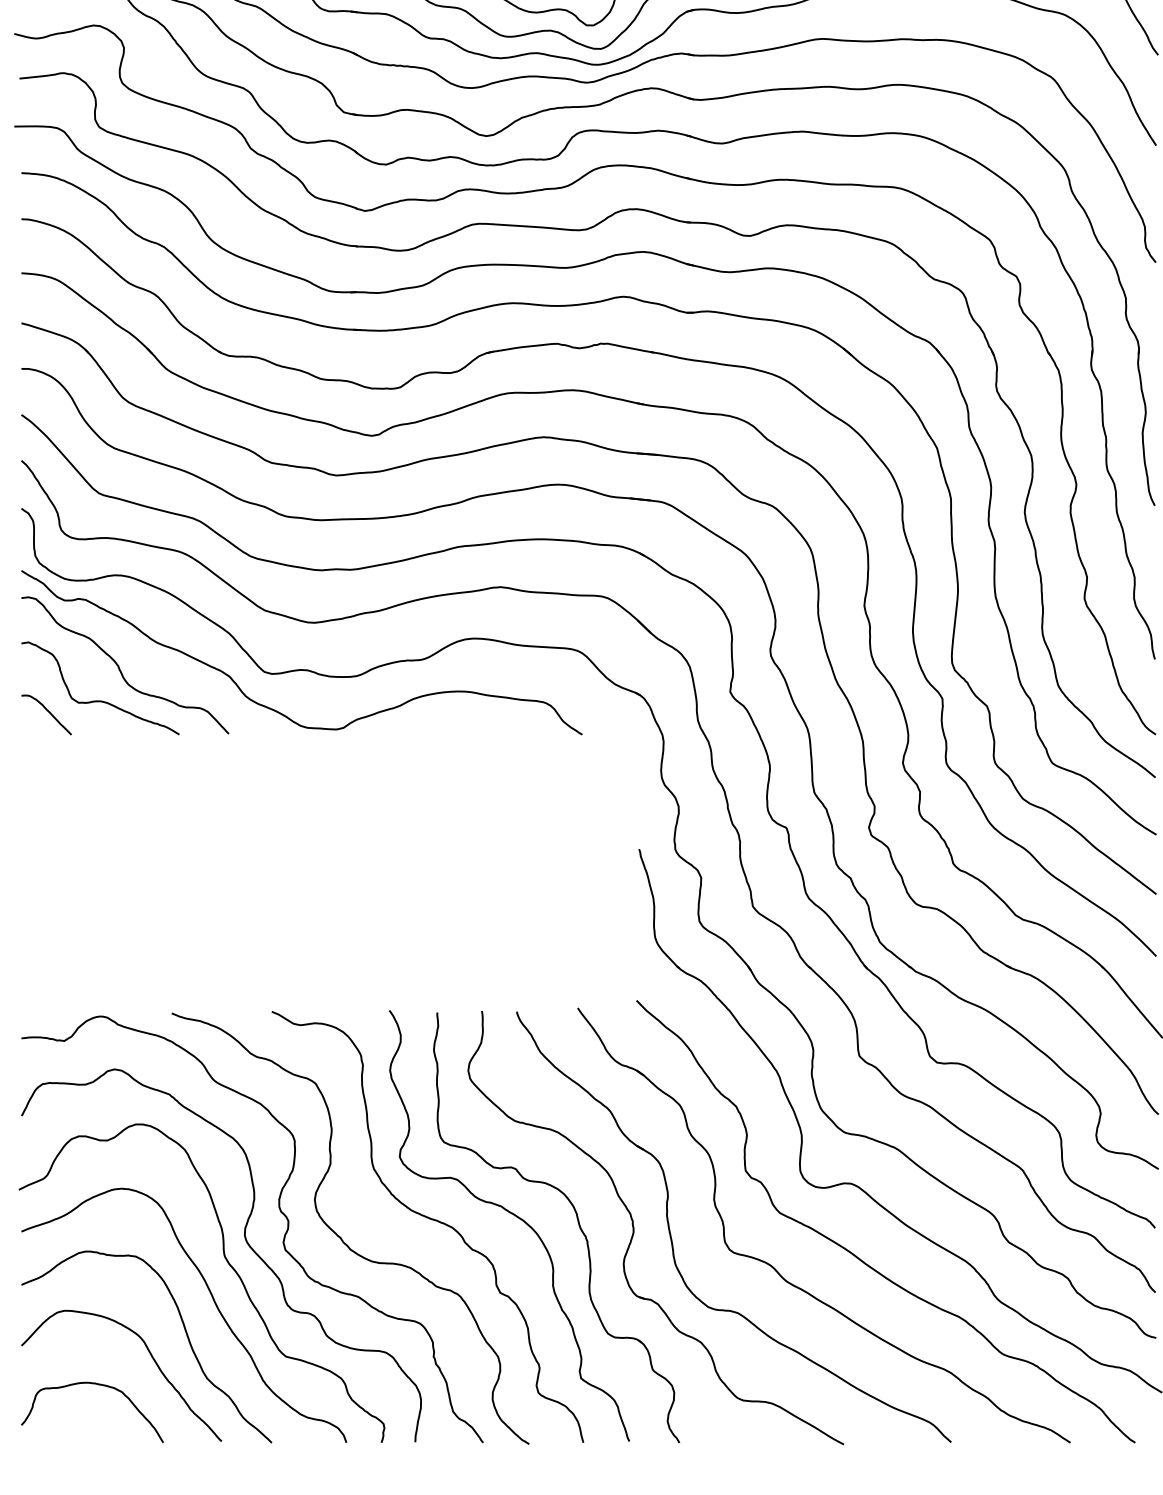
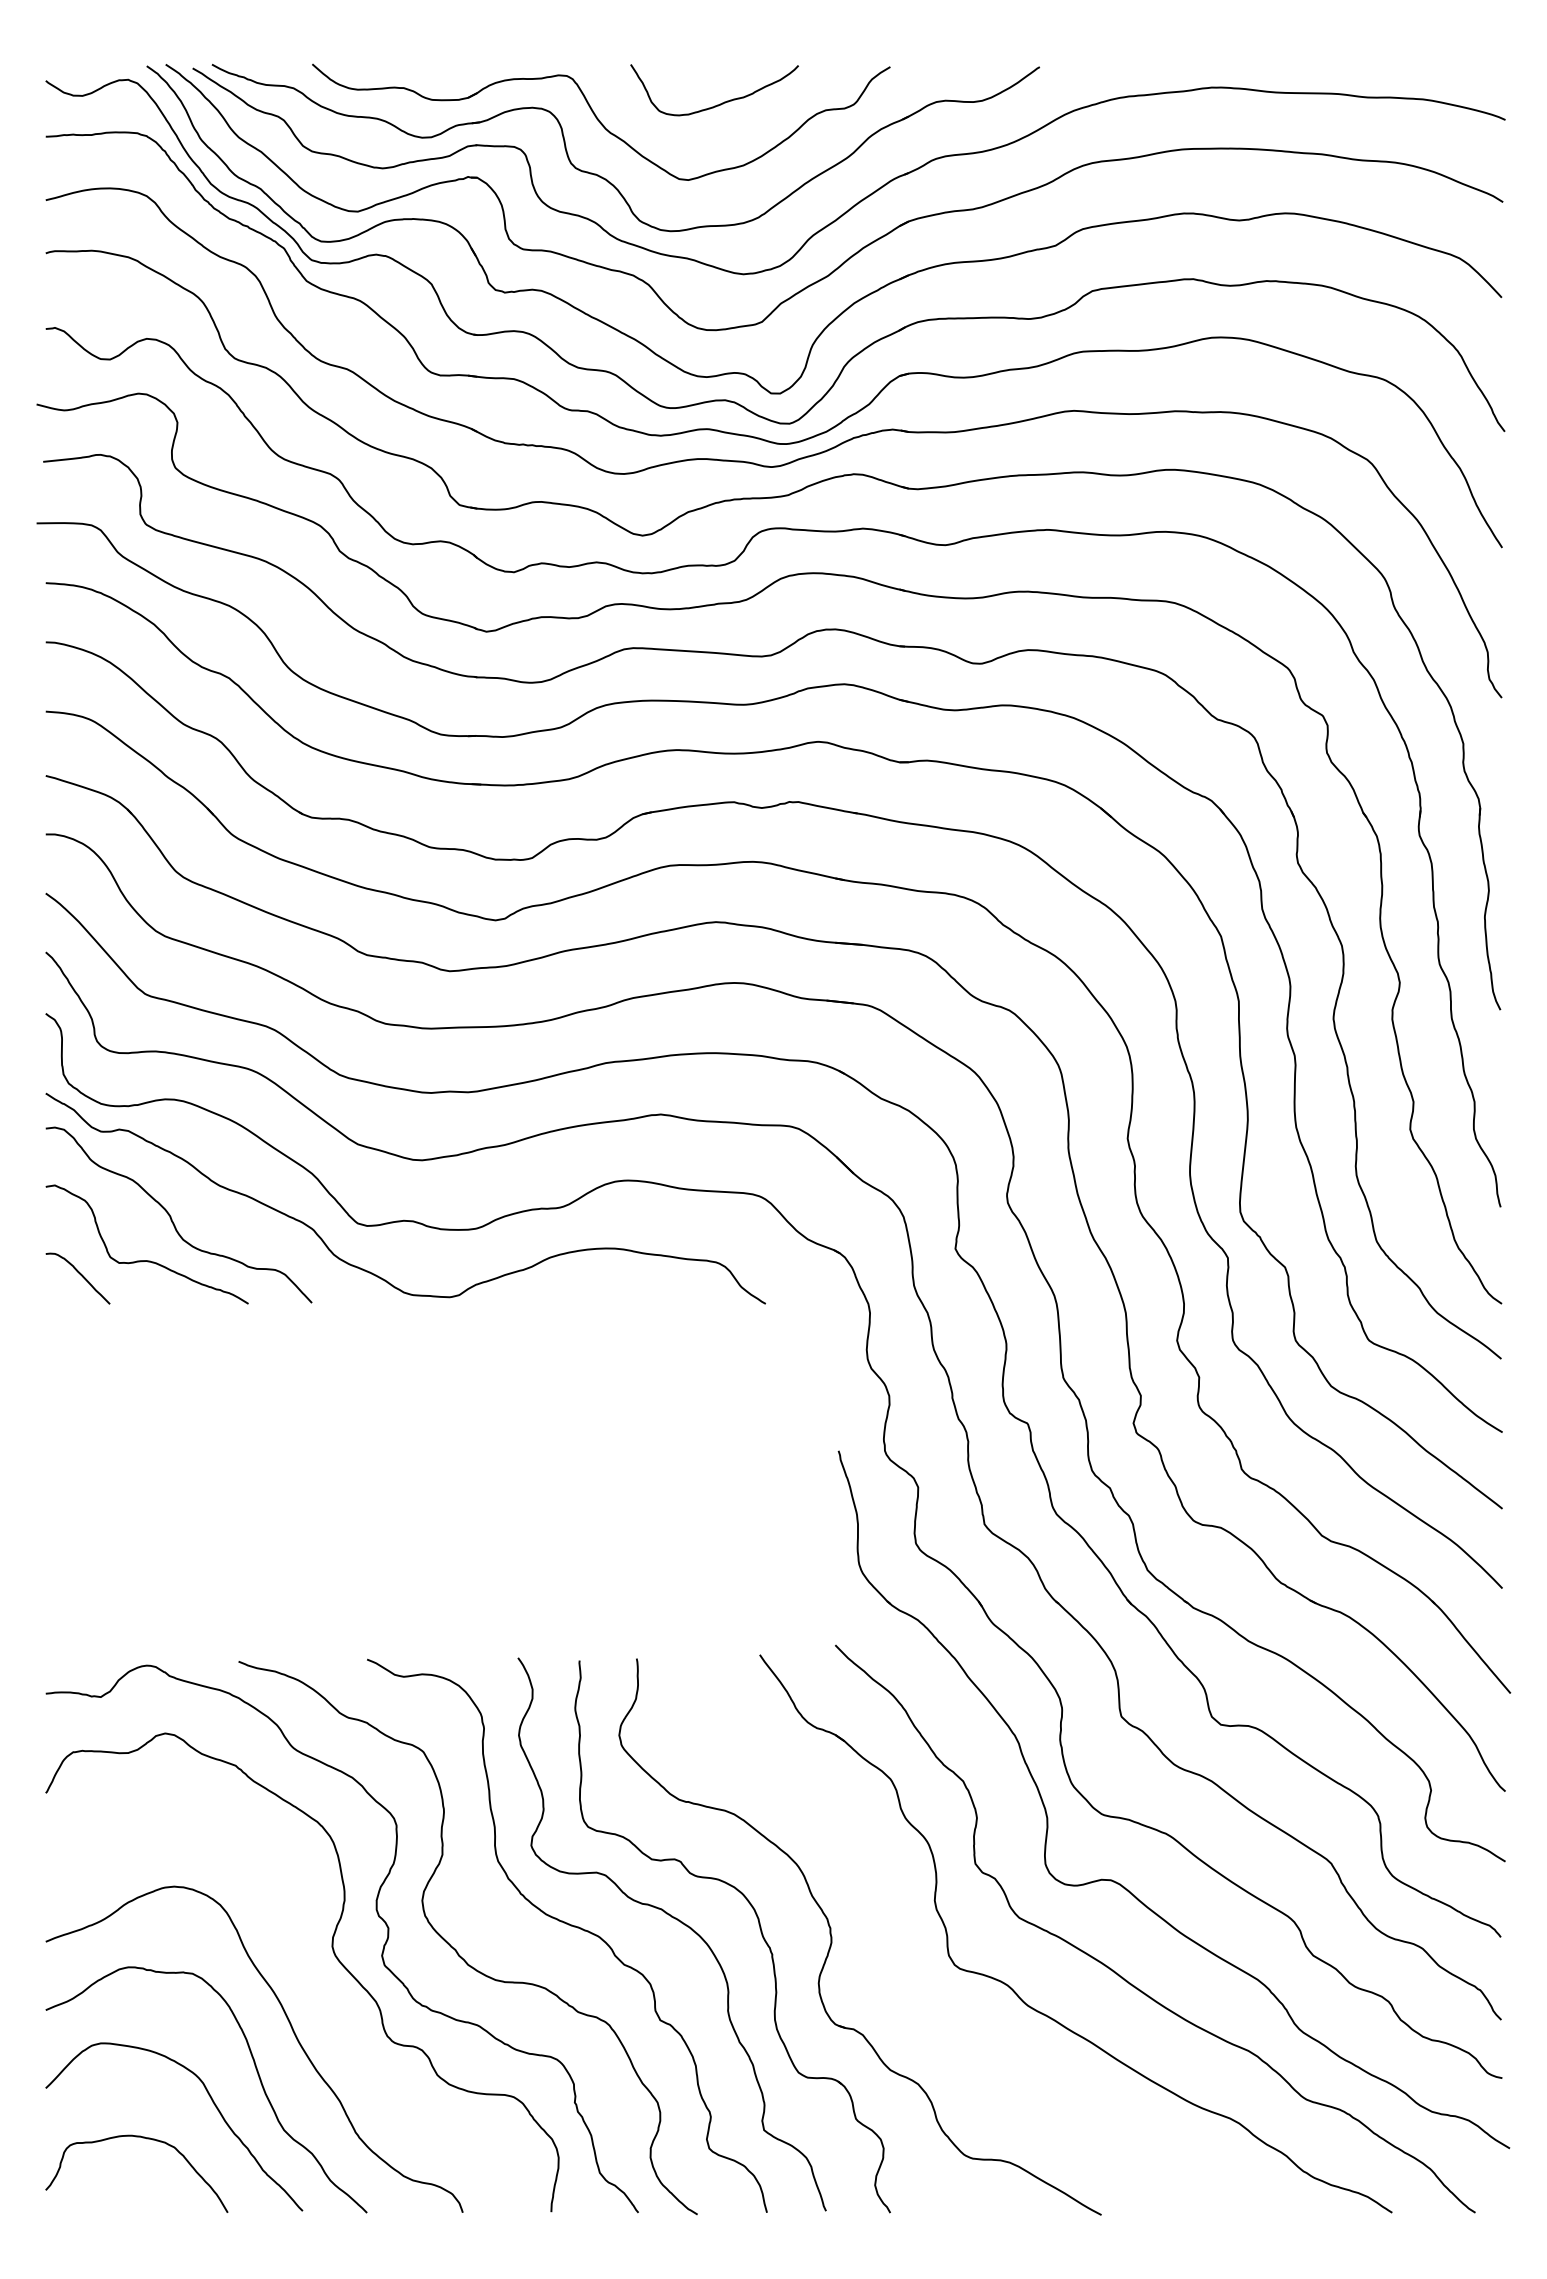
part: (672, 1240) -> (881, 1953), removed
curve: (227, 1263) -> (310, 1982), removed

